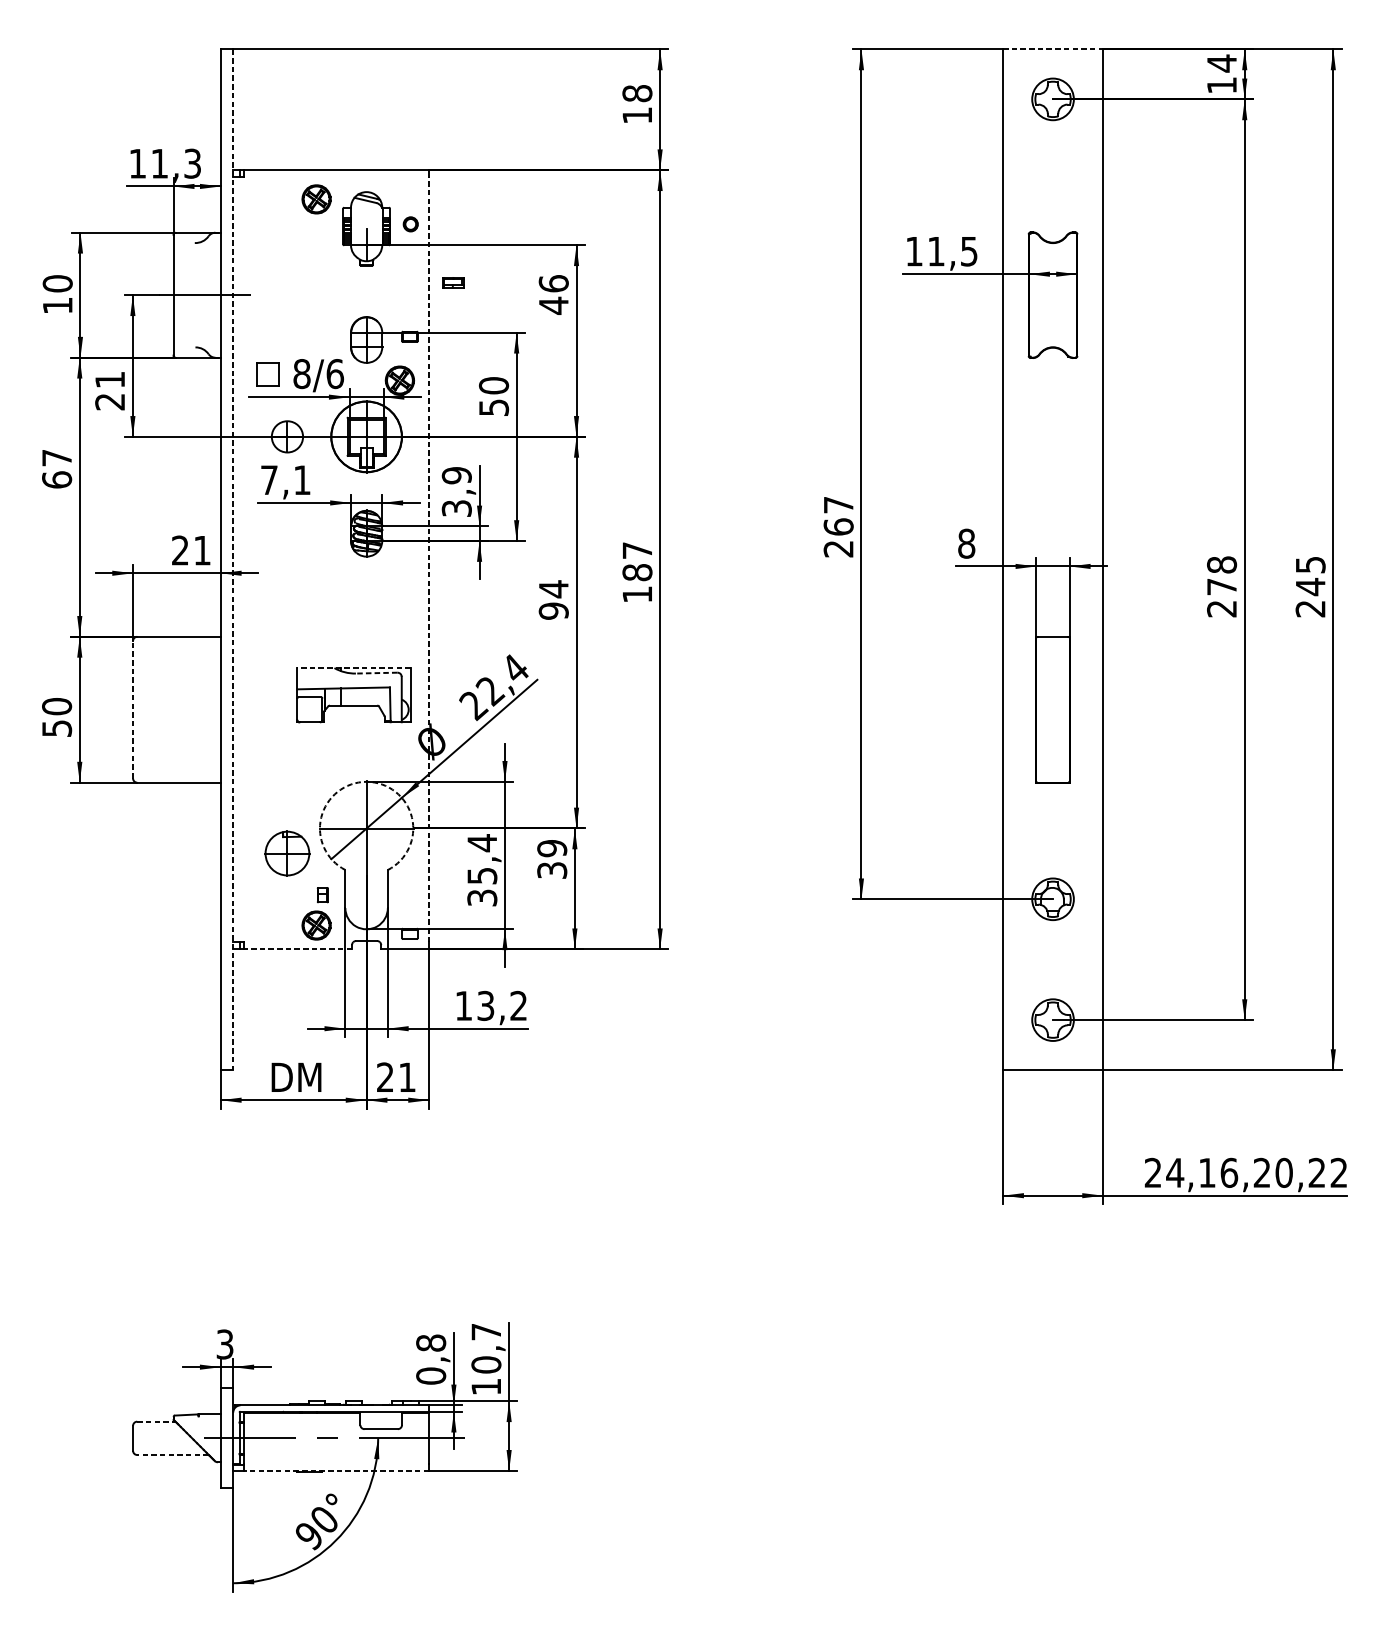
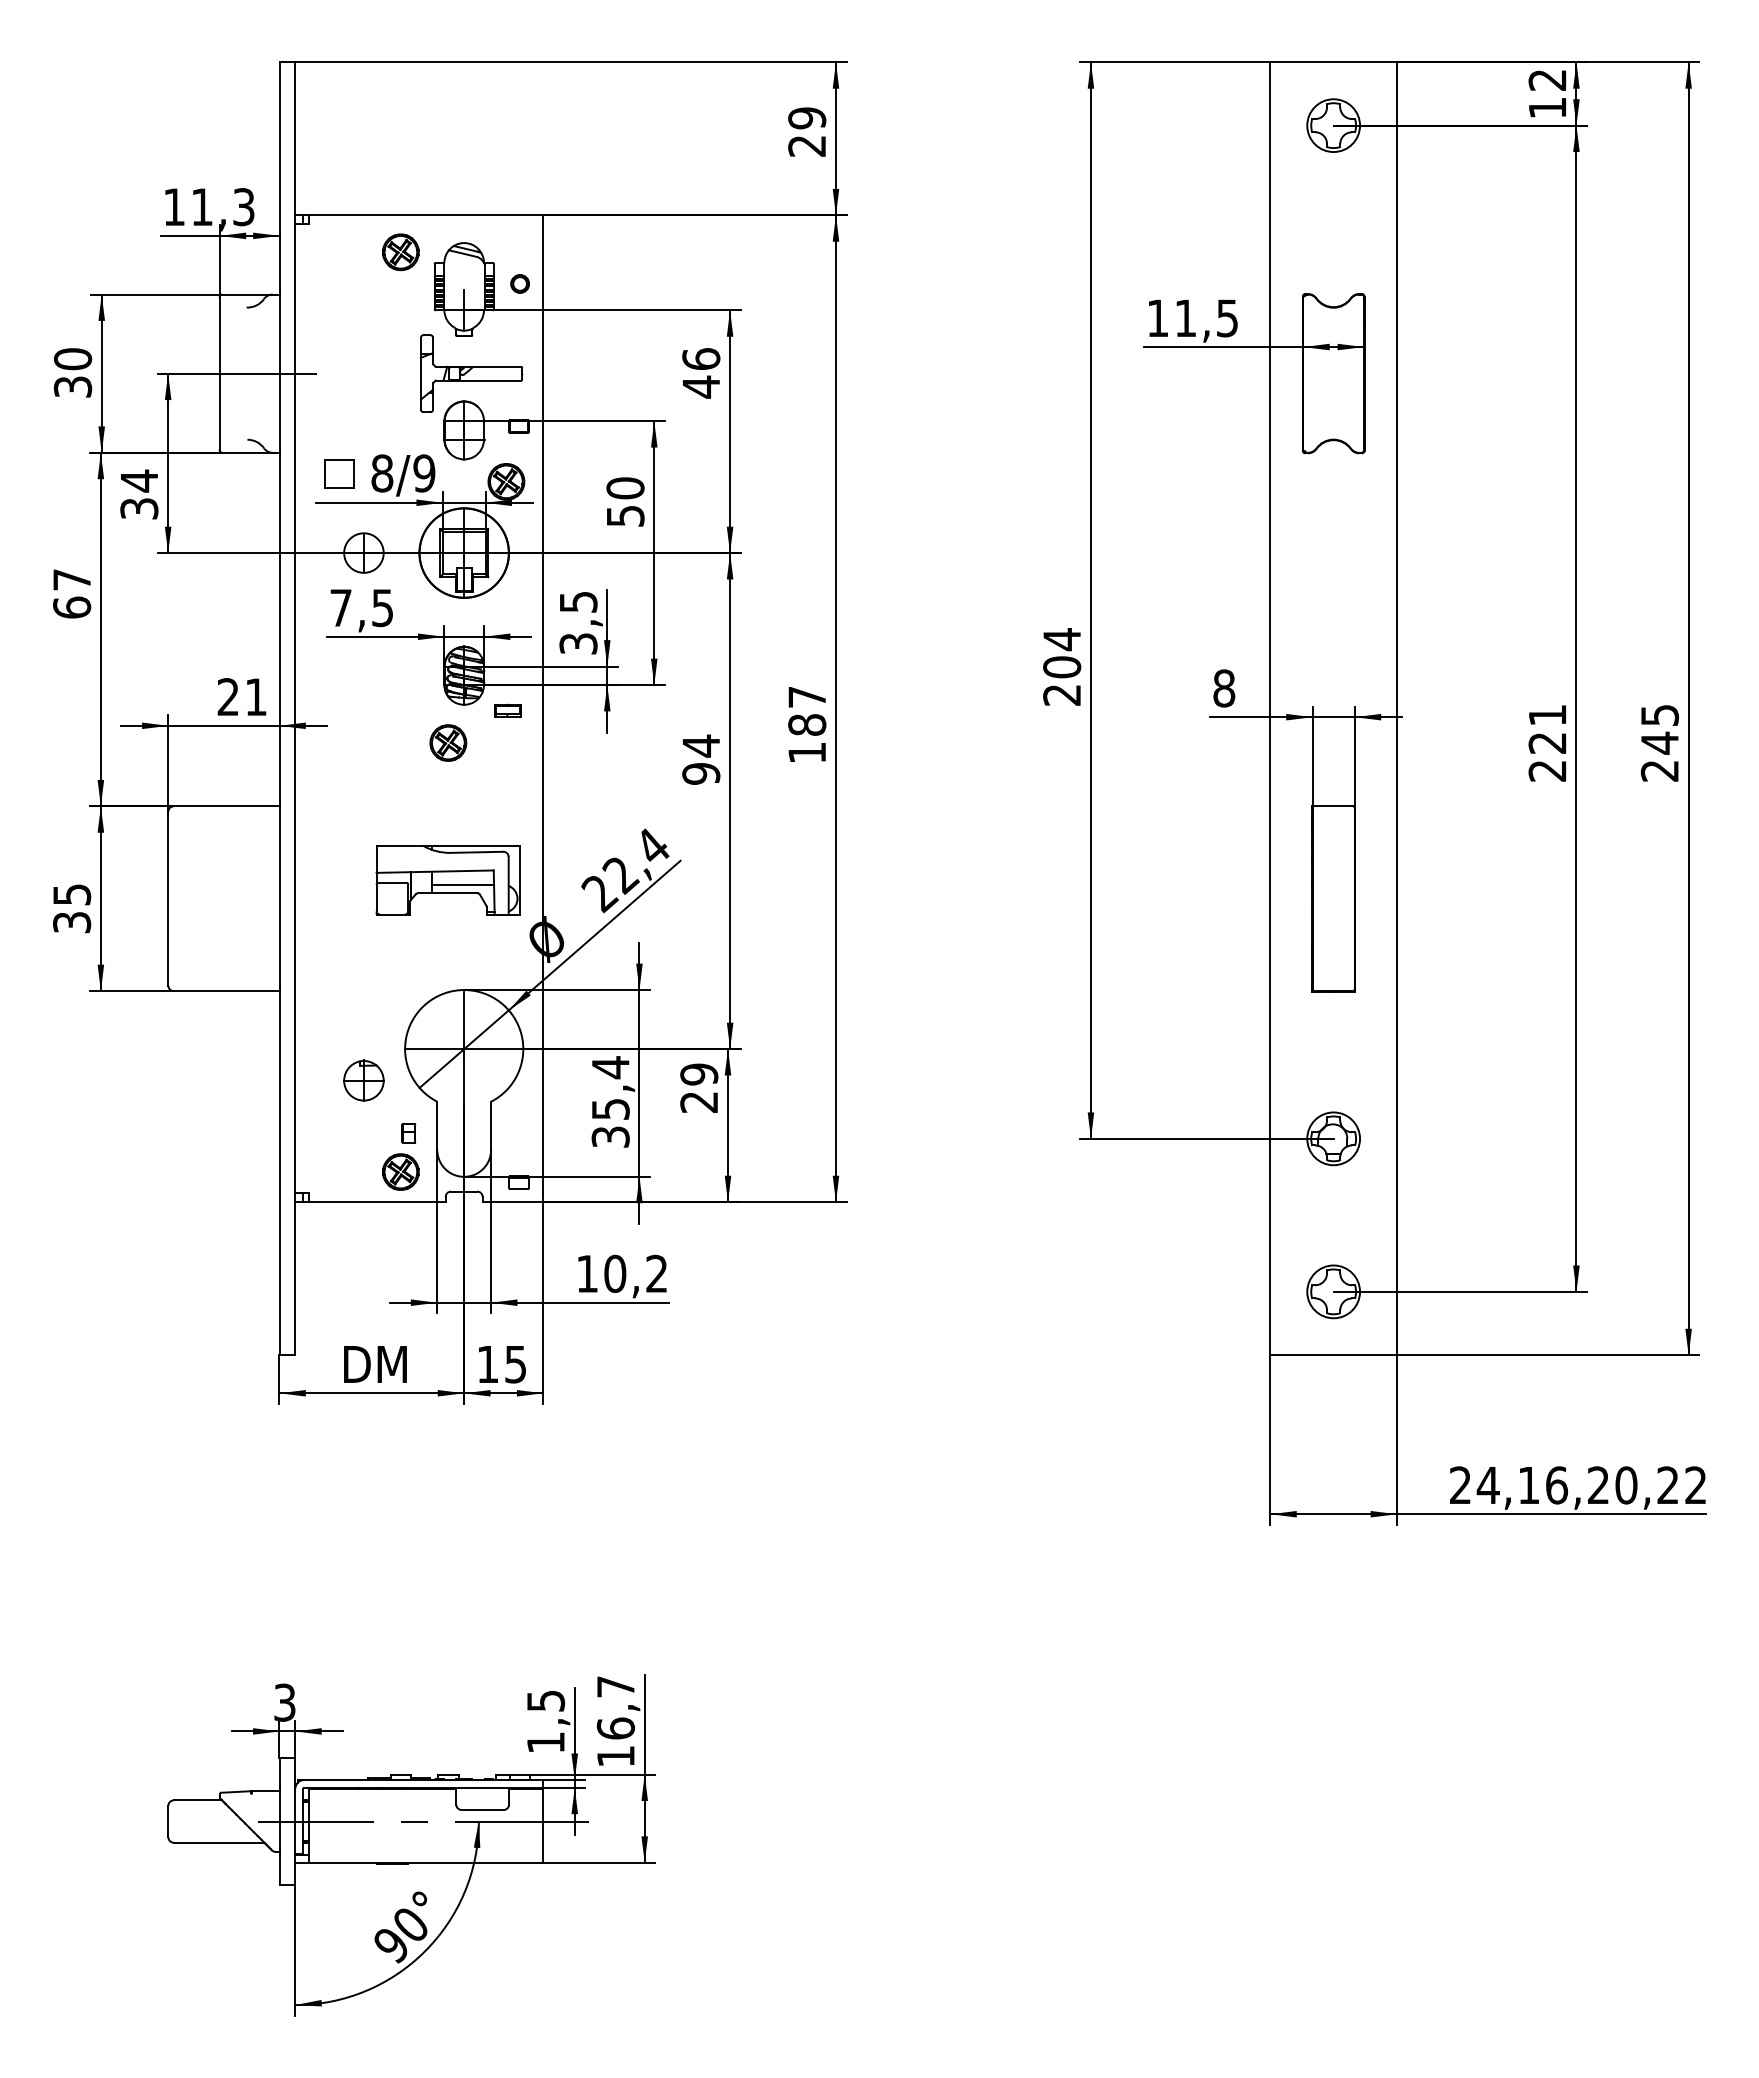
line: (1053, 49) -> (1334, 62), dashed -> solid
text: (1221, 62) -> (1547, 79), 14 -> 12
text: (637, 104) -> (807, 131), 18 -> 29
part: (452, 282) -> (507, 710), moved
part: (372, 295) -> (471, 373), added
text: (57, 305) -> (72, 386), 10 -> 30
text: (335, 374) -> (424, 473), /6 -> /9
text: (110, 390) -> (139, 494), 21 -> 34
text: (456, 475) -> (578, 602), 3,9 -> 3,5
text: (302, 480) -> (382, 608), 7,1 -> 7,5
text: (838, 516) -> (1062, 653), 267 -> 204
line: (429, 559) -> (543, 708), dashed -> solid
line: (233, 560) -> (295, 709), dashed -> solid
text: (1221, 575) -> (1547, 728), 278 -> 221
part: (354, 586) -> (448, 742), added
line: (354, 667) -> (448, 845), dashed -> solid
line: (376, 673) -> (476, 852), dashed -> solid
line: (366, 699) -> (463, 885), added
line: (133, 709) -> (168, 898), dashed -> solid
text: (57, 716) -> (72, 907), 50 -> 35
arc: (366, 782) -> (464, 990), dashed -> solid
part: (287, 853) -> (363, 1080), size x0.71
text: (552, 870) -> (699, 1102), 39 -> 29
line: (298, 949) -> (377, 1202), dashed -> solid
text: (486, 1005) -> (615, 1273), 13,2 -> 10,2
text: (396, 1077) -> (501, 1364), 21 -> 15
text: (430, 1359) -> (545, 1721), 0,8 -> 1,5
text: (486, 1364) -> (615, 1728), 10,7 -> 16,7
line: (156, 1421) -> (198, 1800), dashed -> solid
line: (172, 1454) -> (218, 1842), dashed -> solid
line: (336, 1470) -> (425, 1862), dashed -> solid

